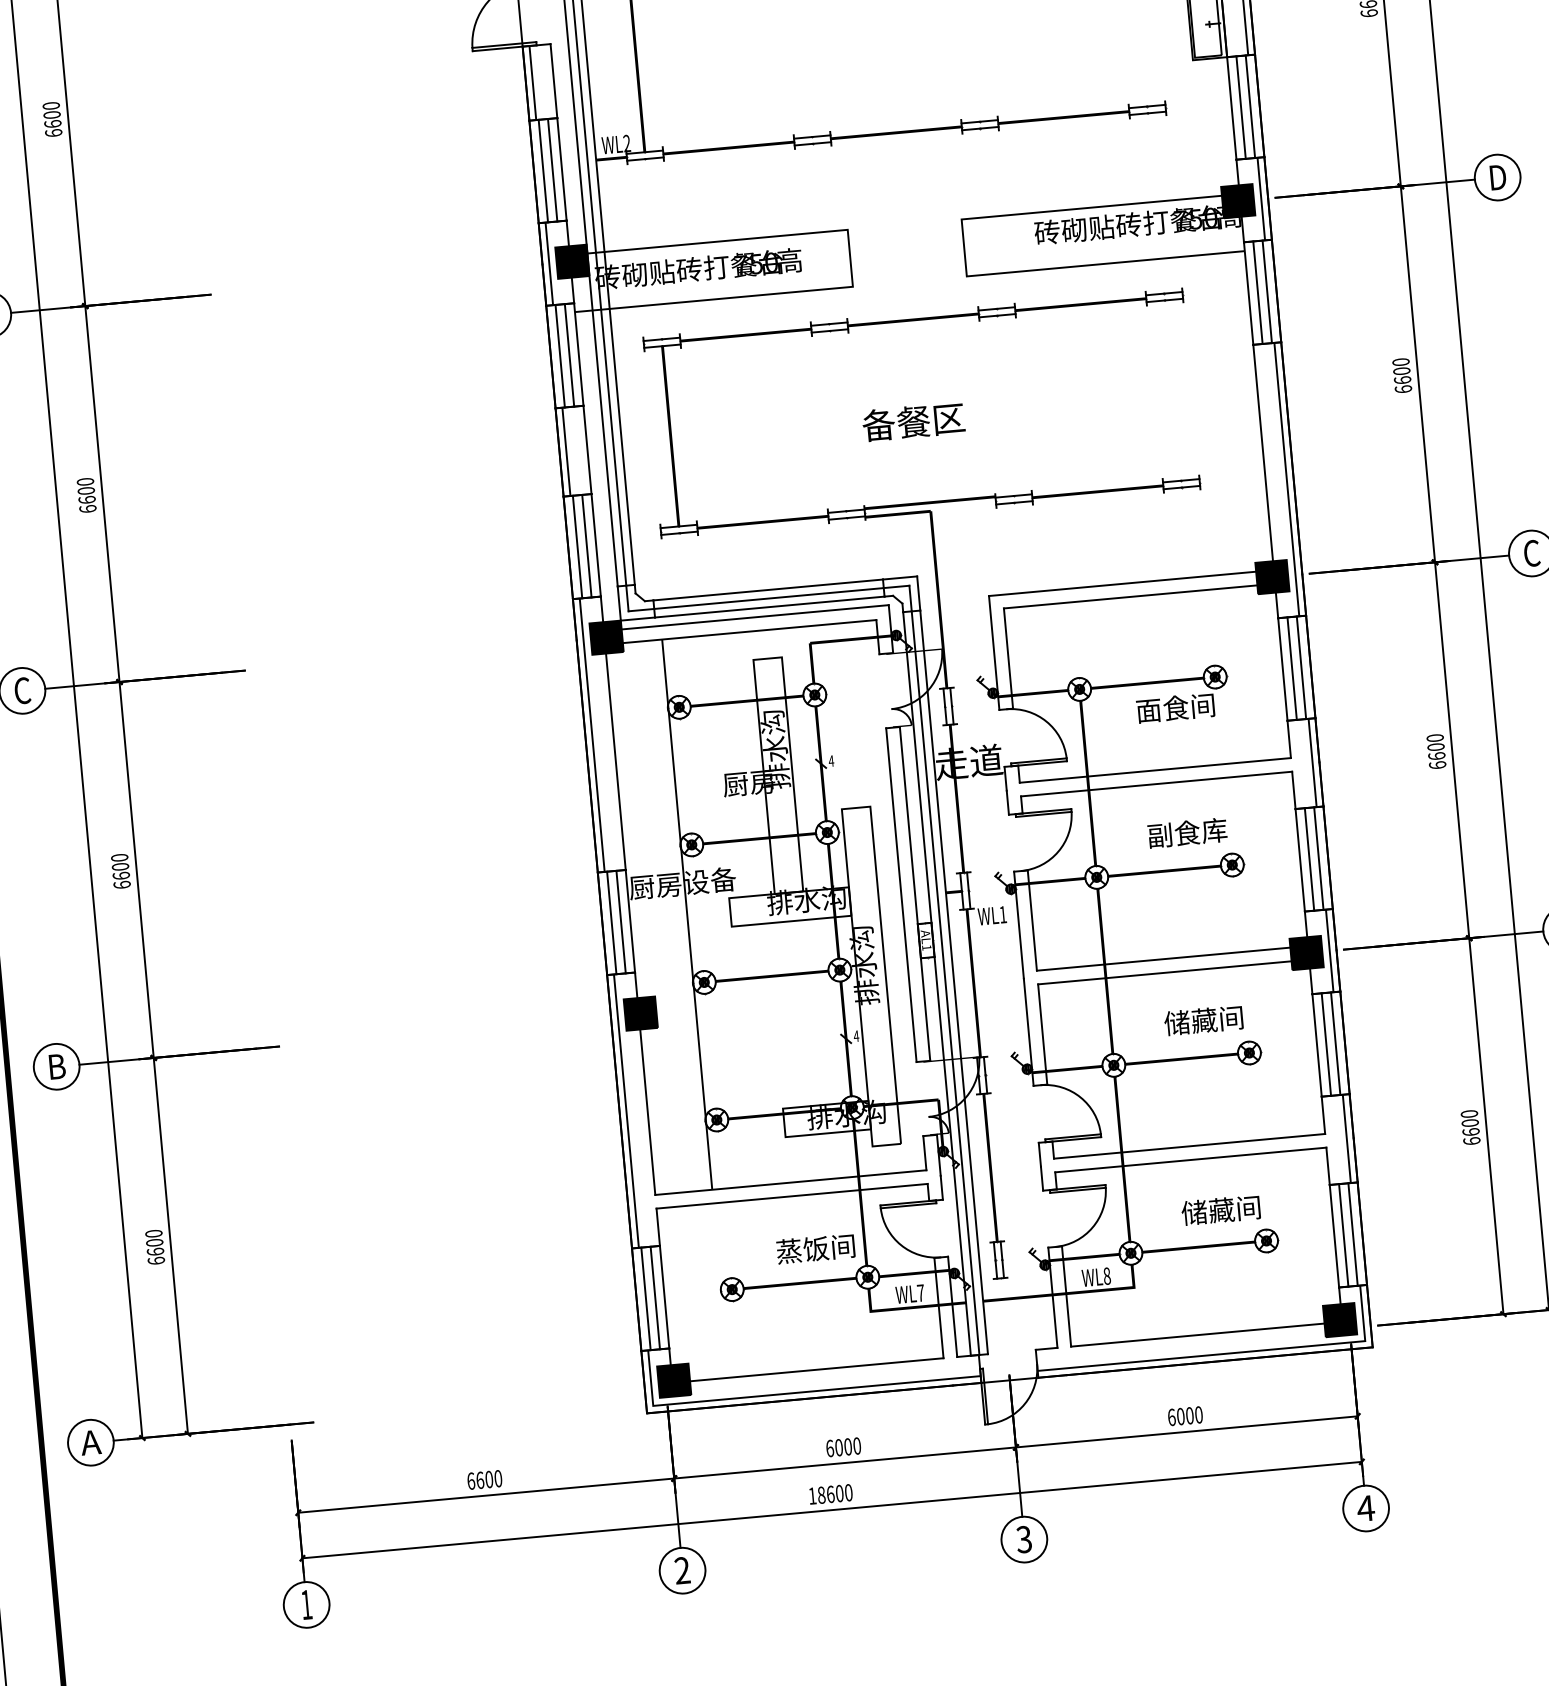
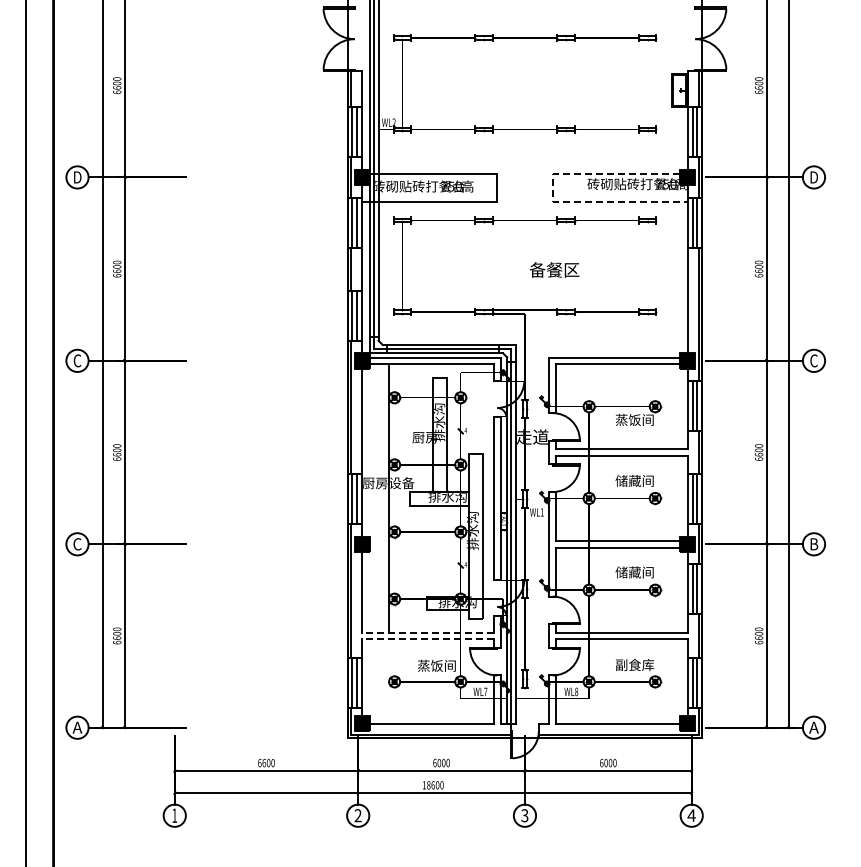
line: (964, 255) -> (552, 191), solid -> dashed
text: (913, 420) -> (554, 269), moved
text: (1160, 708) -> (627, 419), 面食间 -> 蒸饭间
text: (1186, 832) -> (634, 480), 副食库 -> 储藏间
text: (56, 1067) -> (77, 544), B -> C
line: (790, 1182) -> (427, 632), solid -> dashed
line: (791, 1196) -> (427, 639), solid -> dashed
text: (1220, 1211) -> (634, 665), 储藏间 -> 副食库

